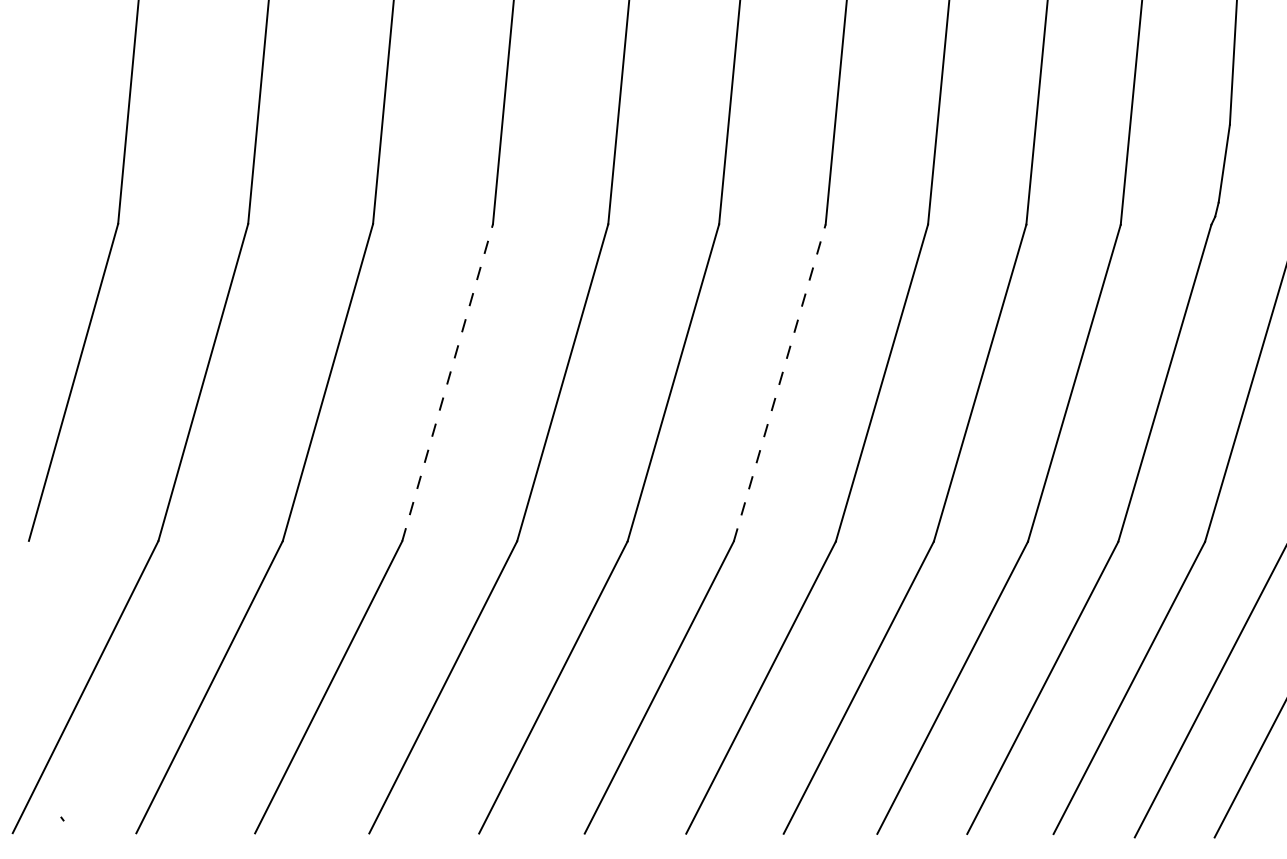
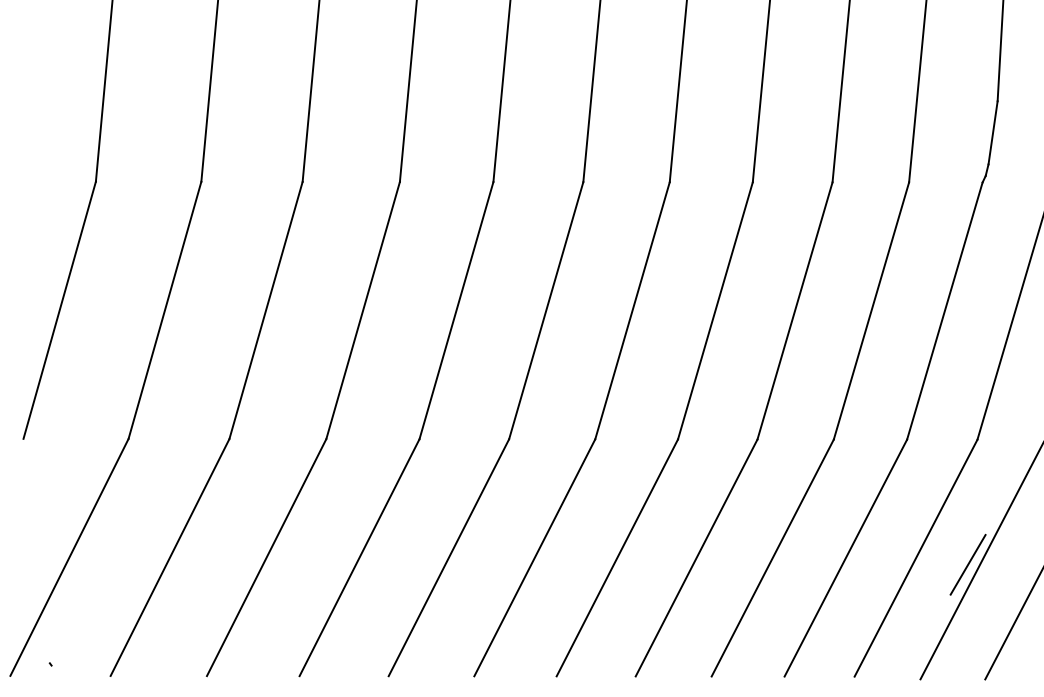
line: (447, 382) -> (363, 310), dashed -> solid
line: (779, 382) -> (632, 310), dashed -> solid
line: (1193, 695) -> (968, 564), added

